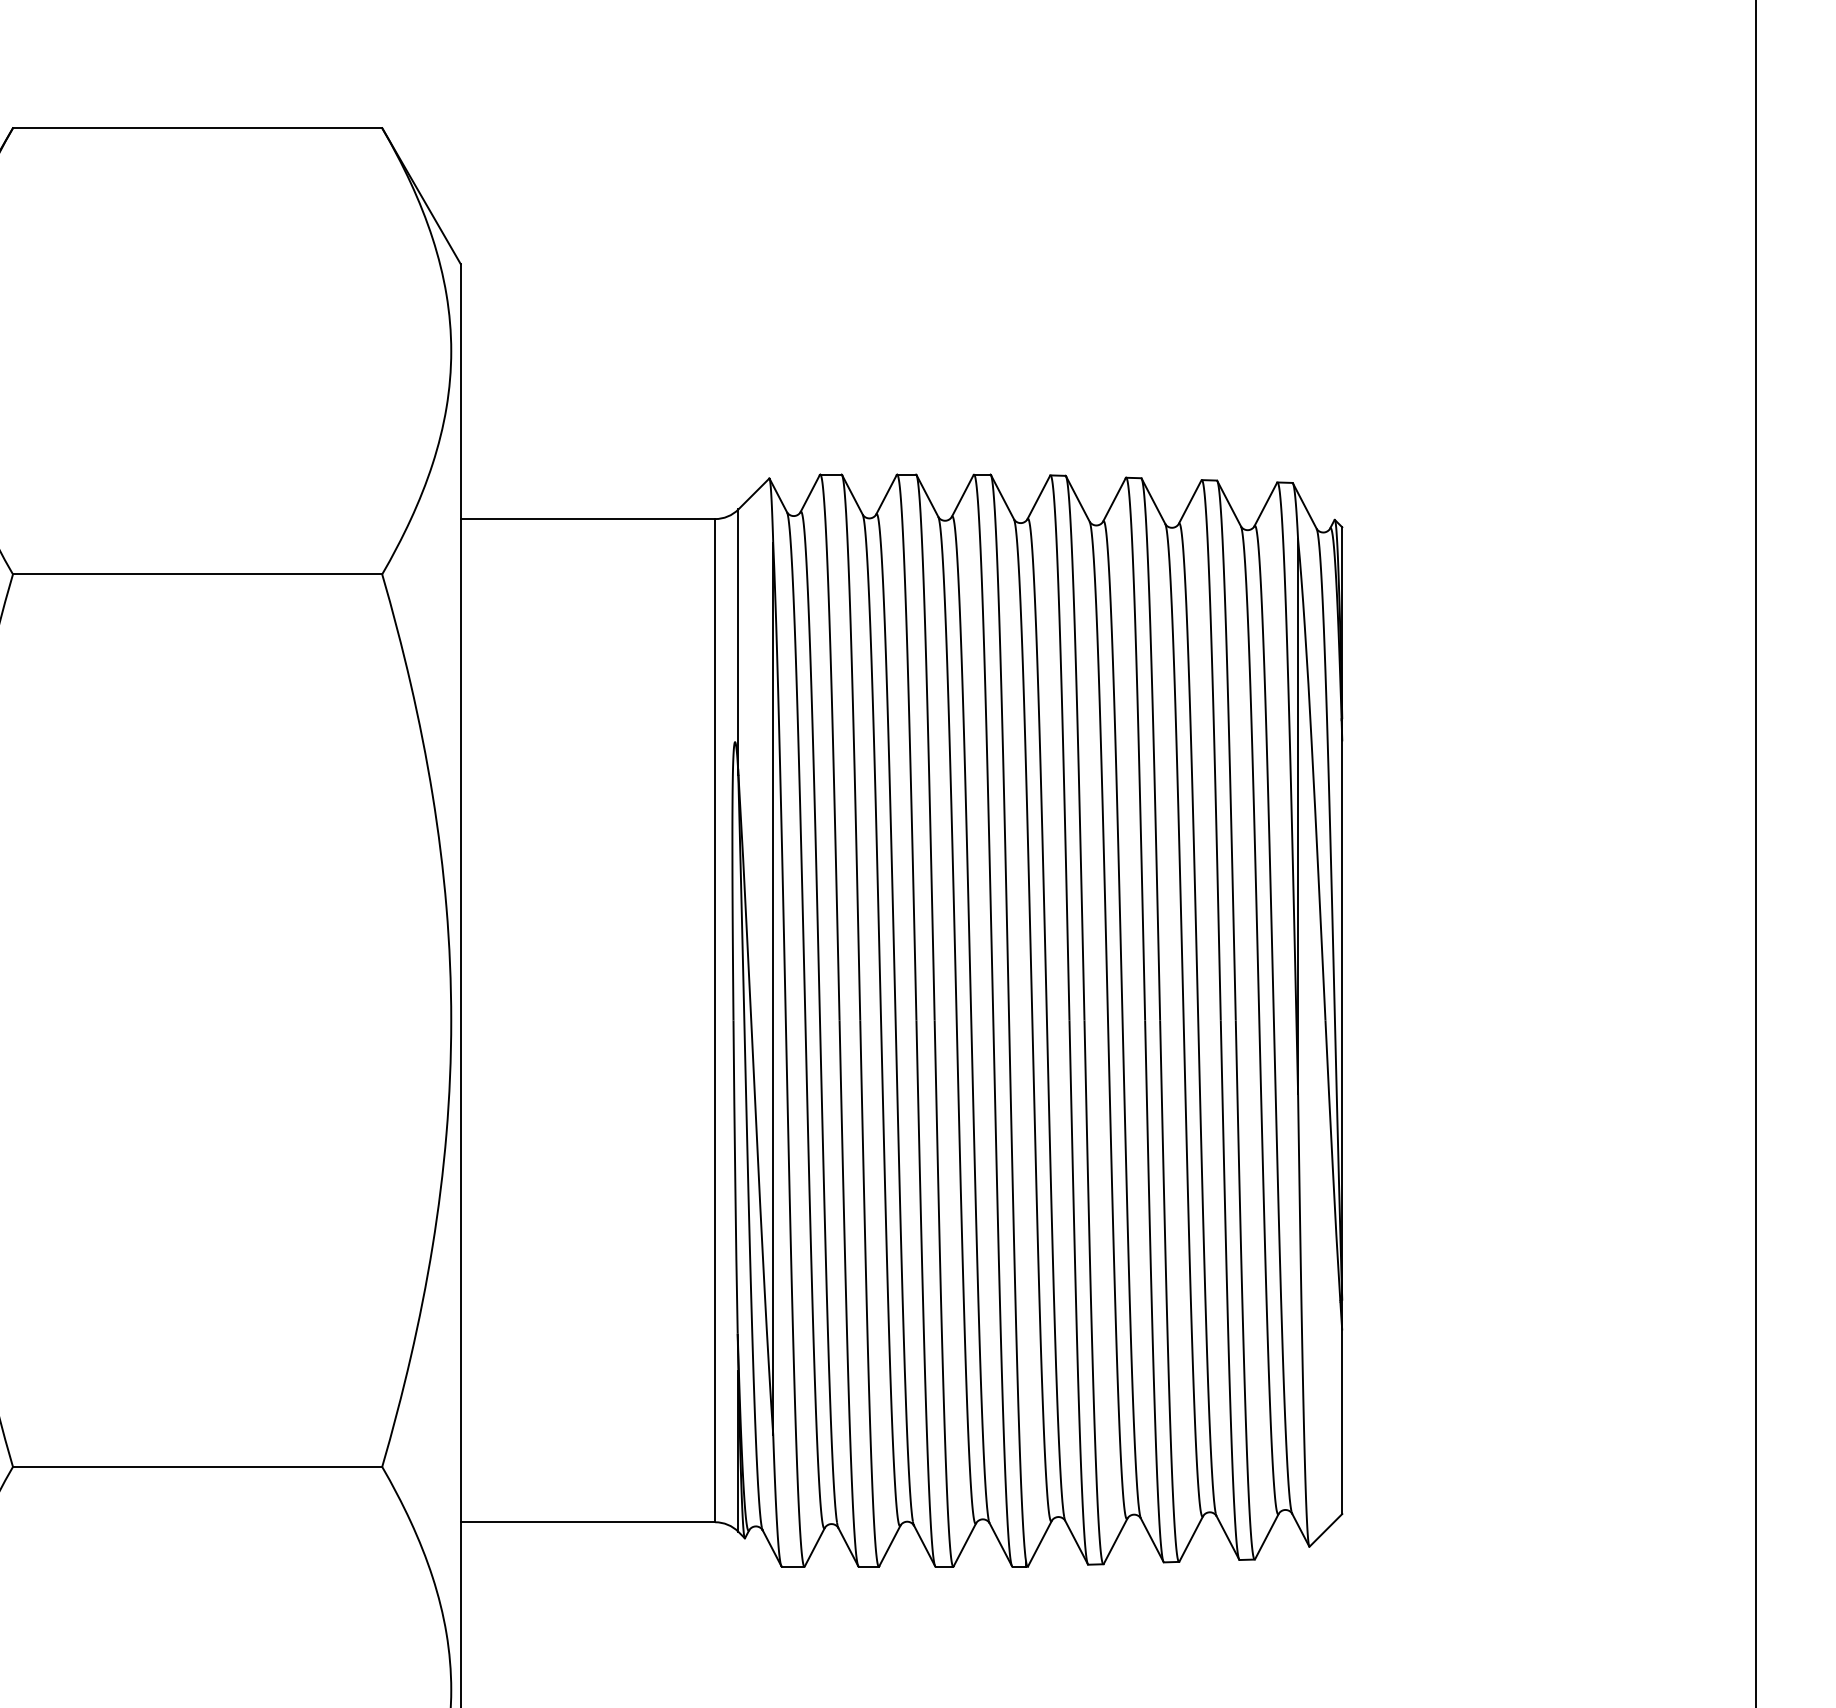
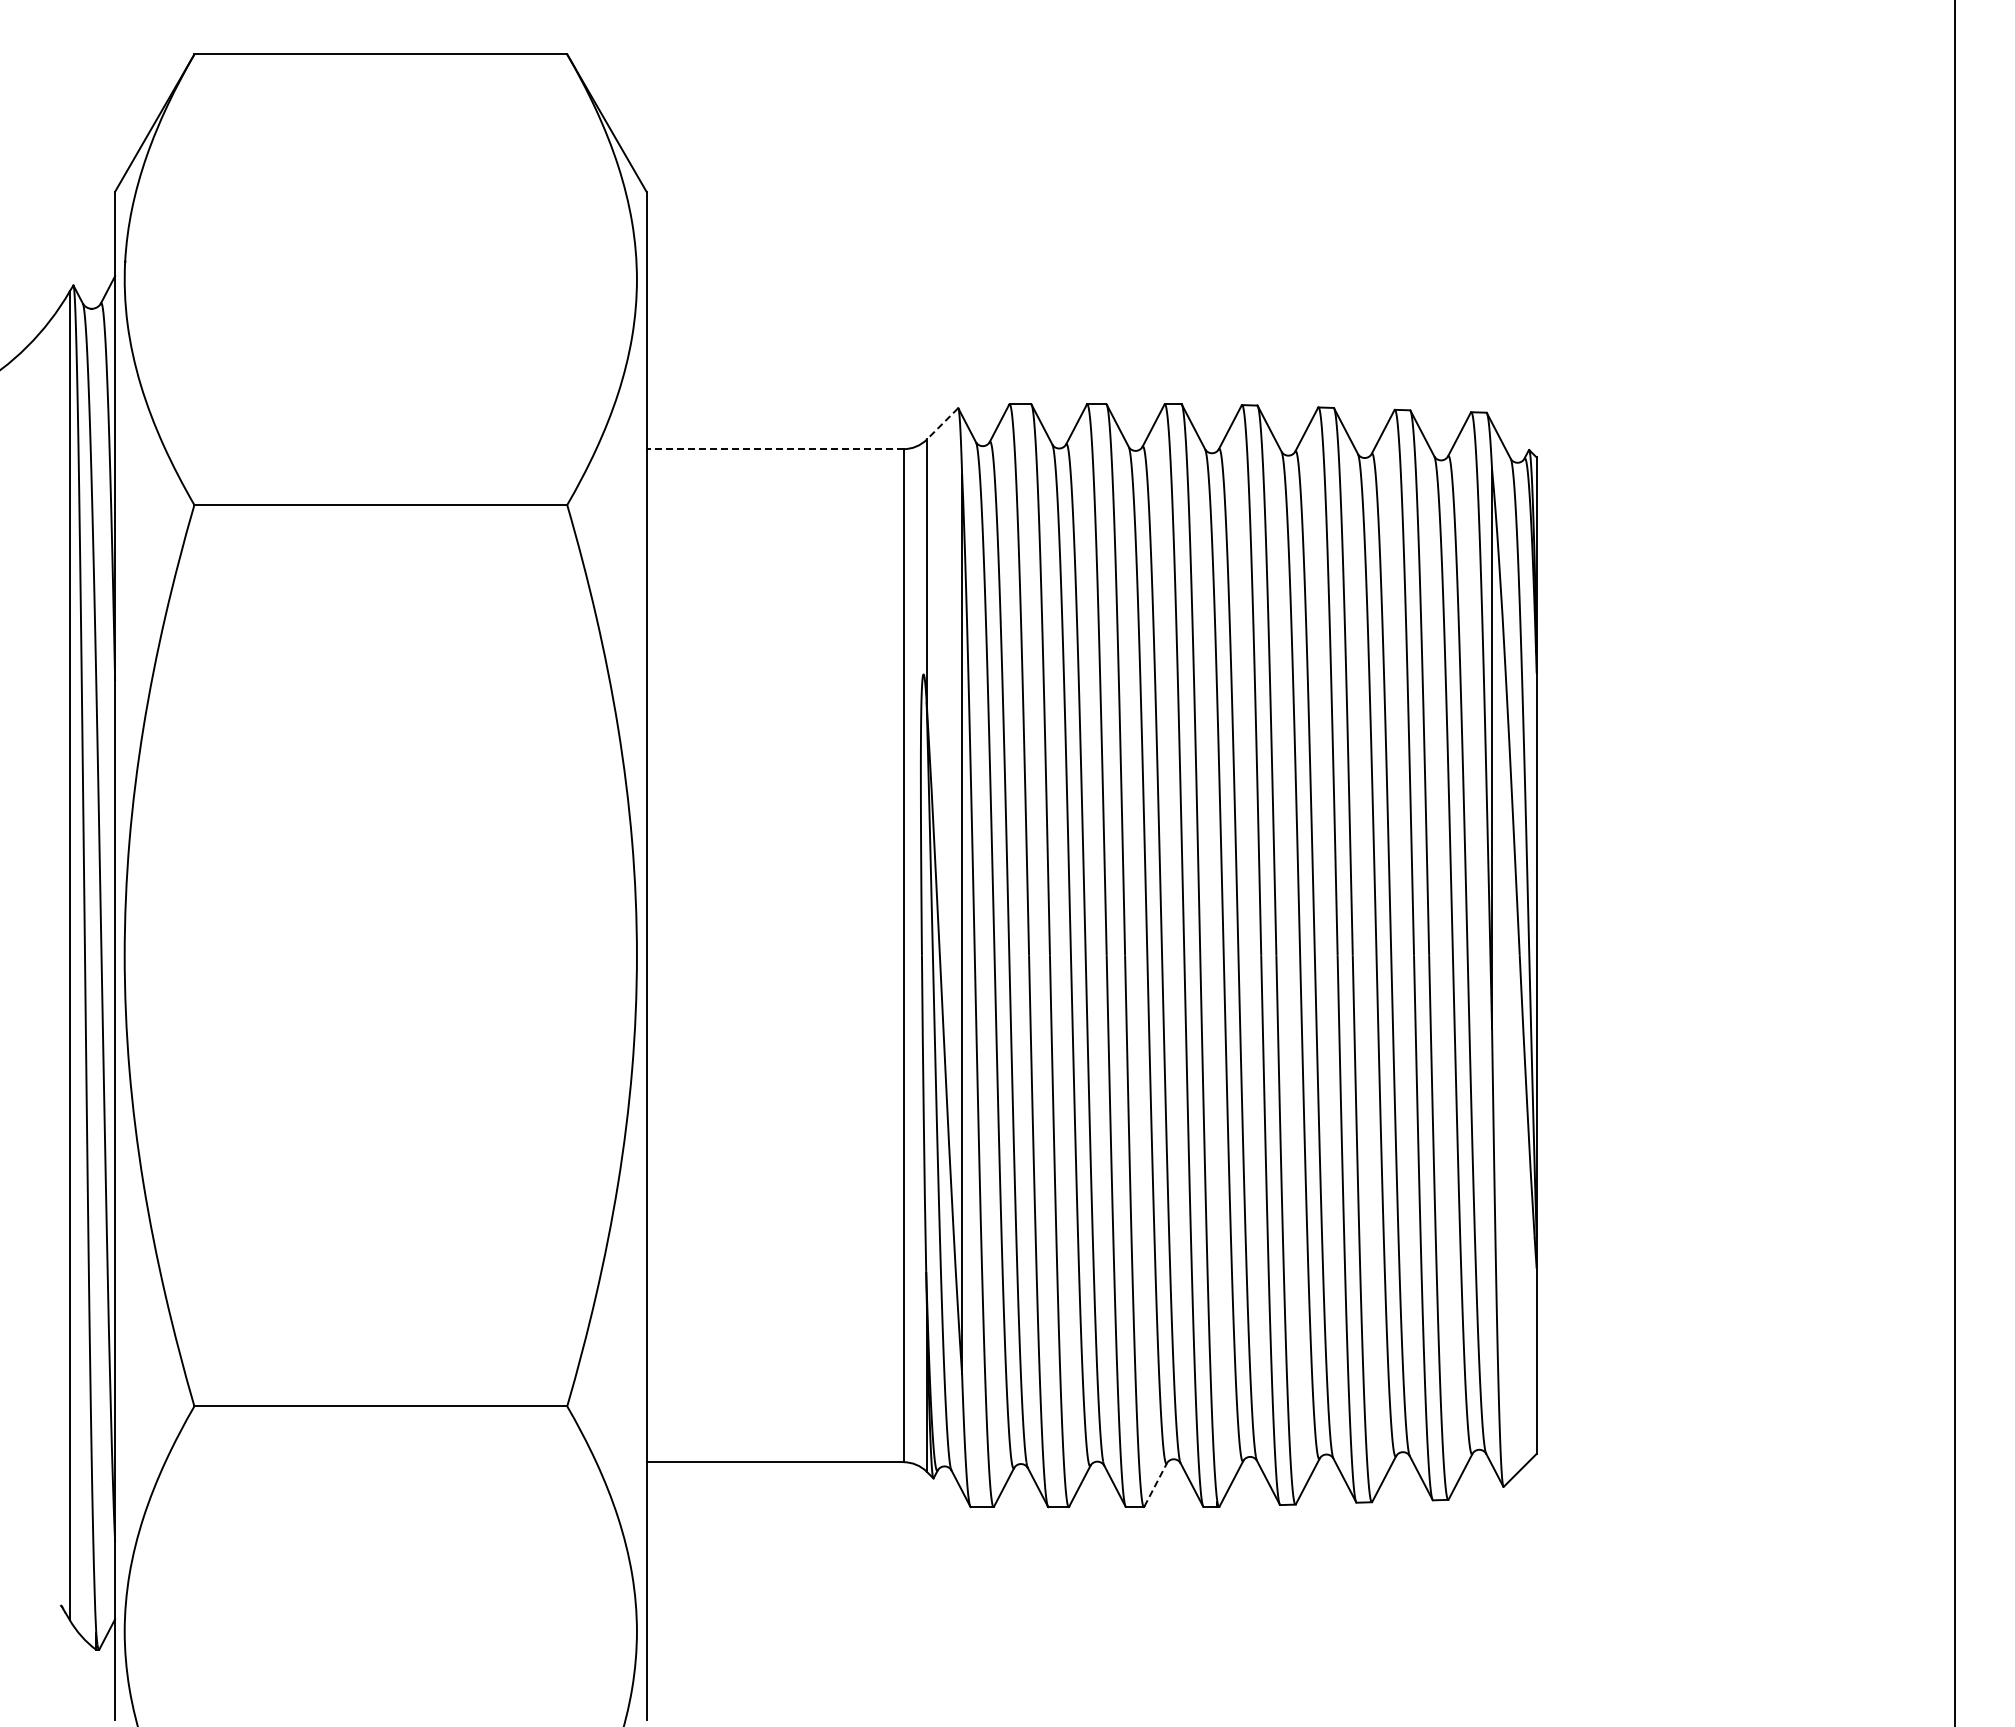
line: (753, 494) -> (942, 424), solid -> dashed
line: (587, 519) -> (774, 449), solid -> dashed
line: (964, 1544) -> (1155, 1484), solid -> dashed

